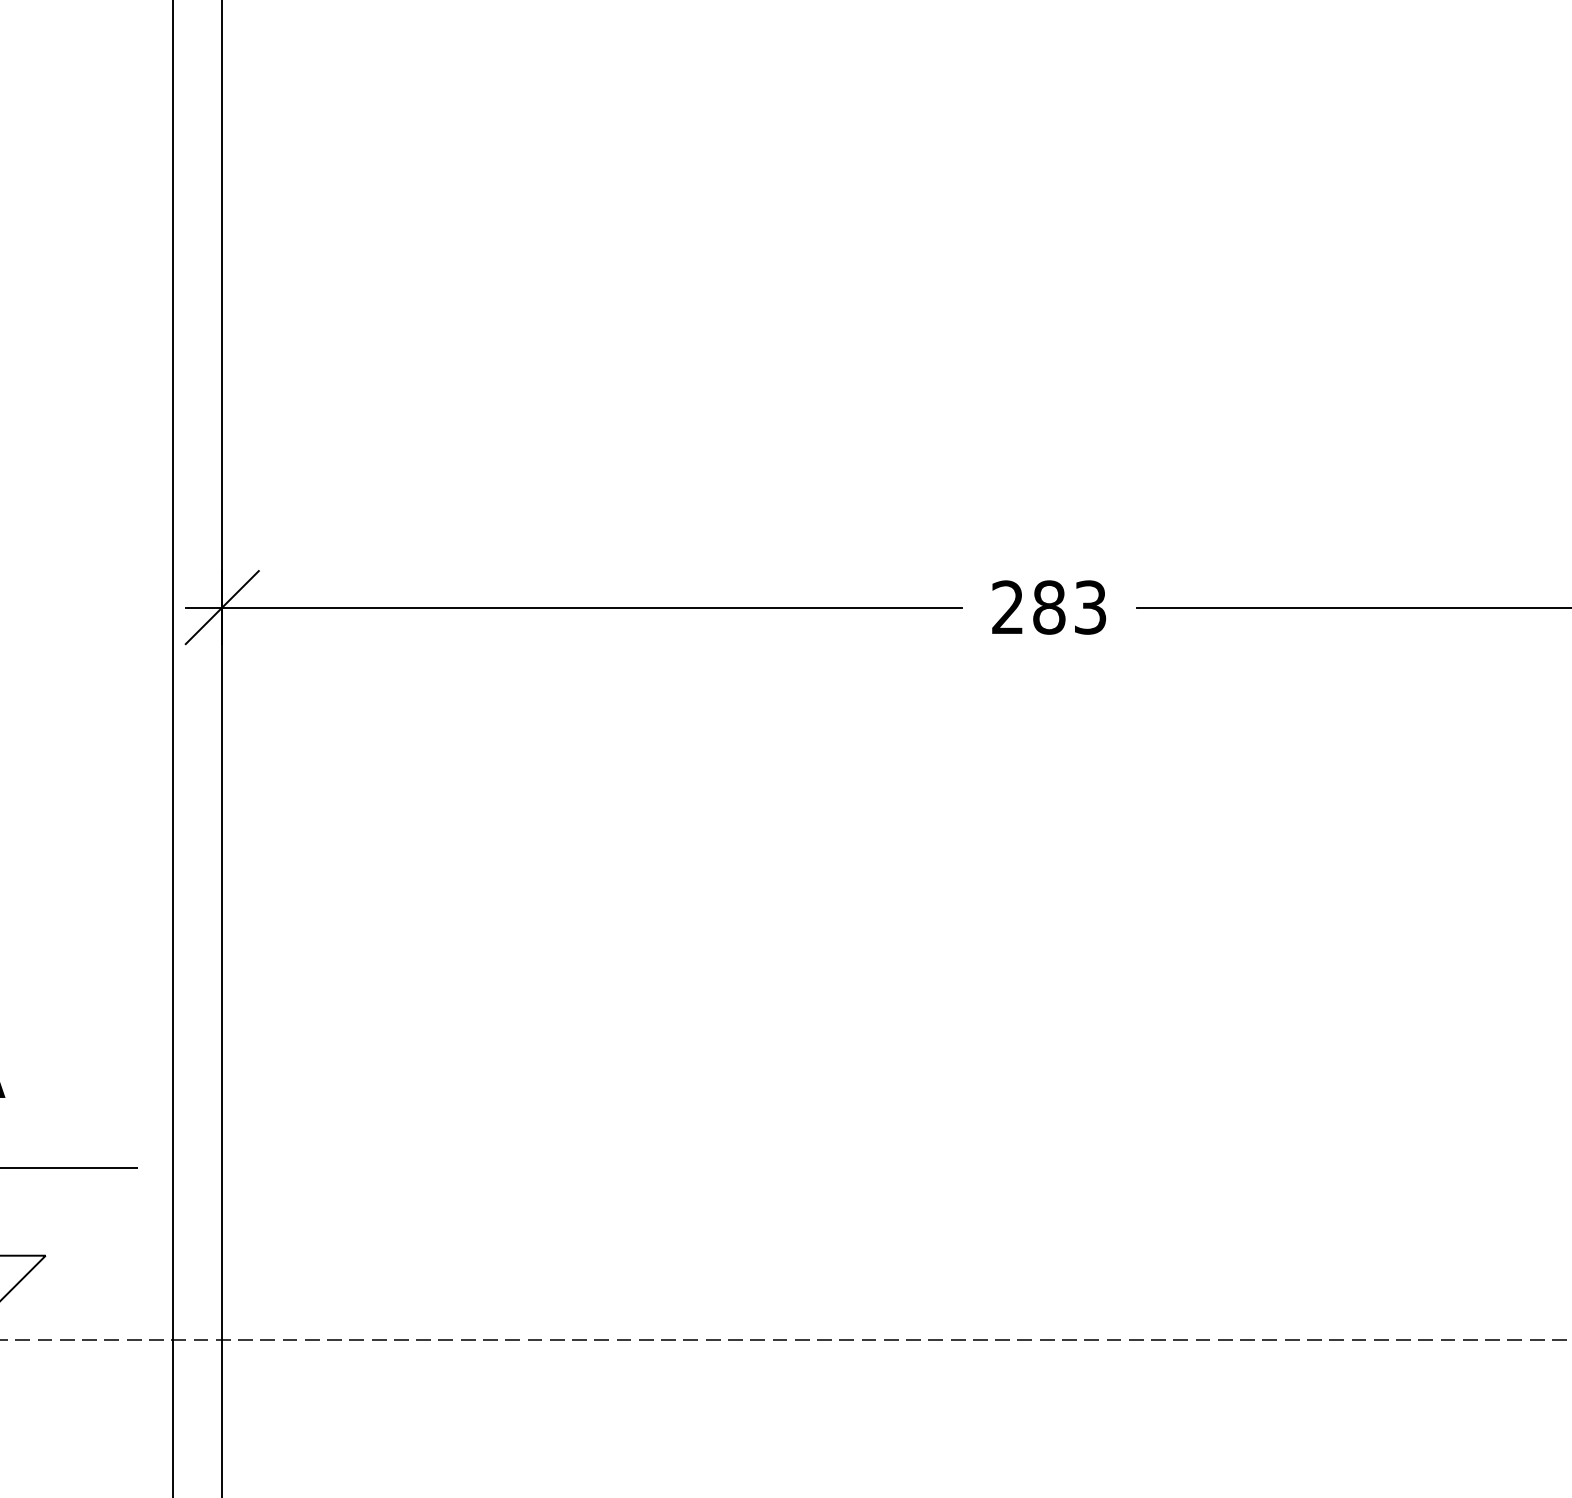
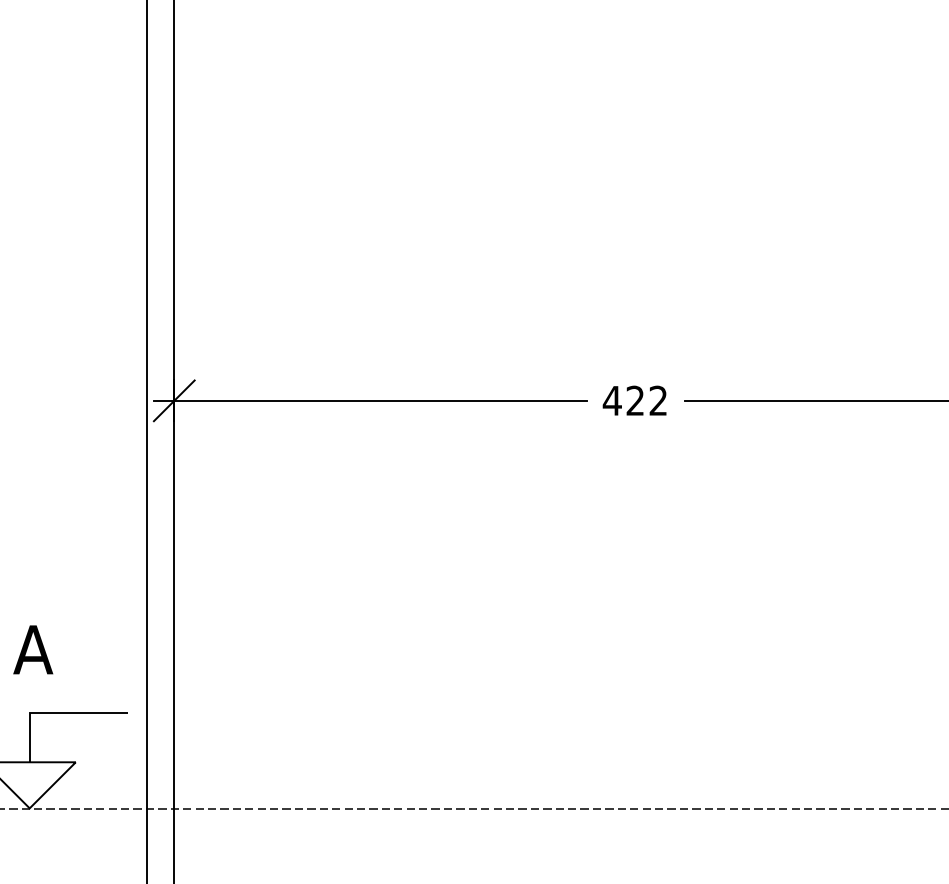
text: (1047, 606) -> (634, 400), 283 -> 422

